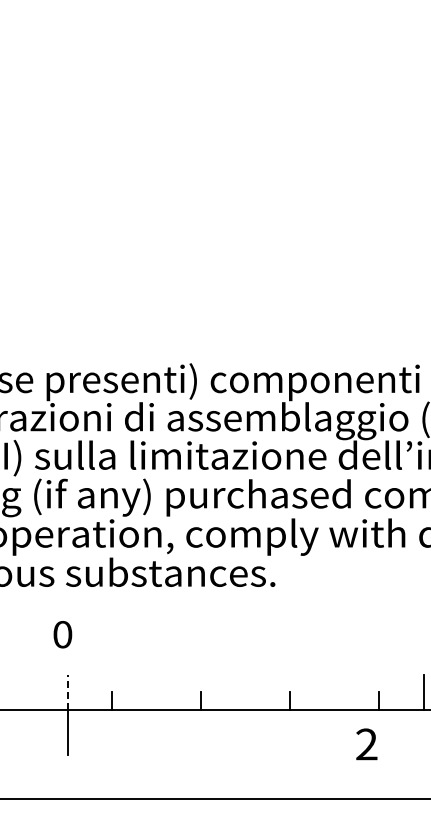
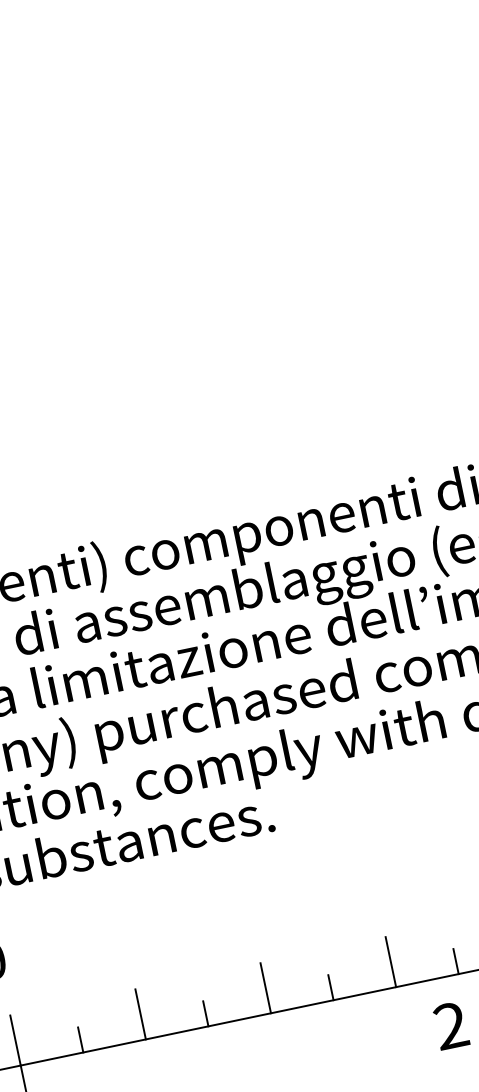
line: (67, 692) -> (15, 1040), dashed -> solid
line: (156, 692) -> (140, 1014), added
line: (245, 692) -> (265, 988), added
line: (334, 692) -> (390, 962), added

